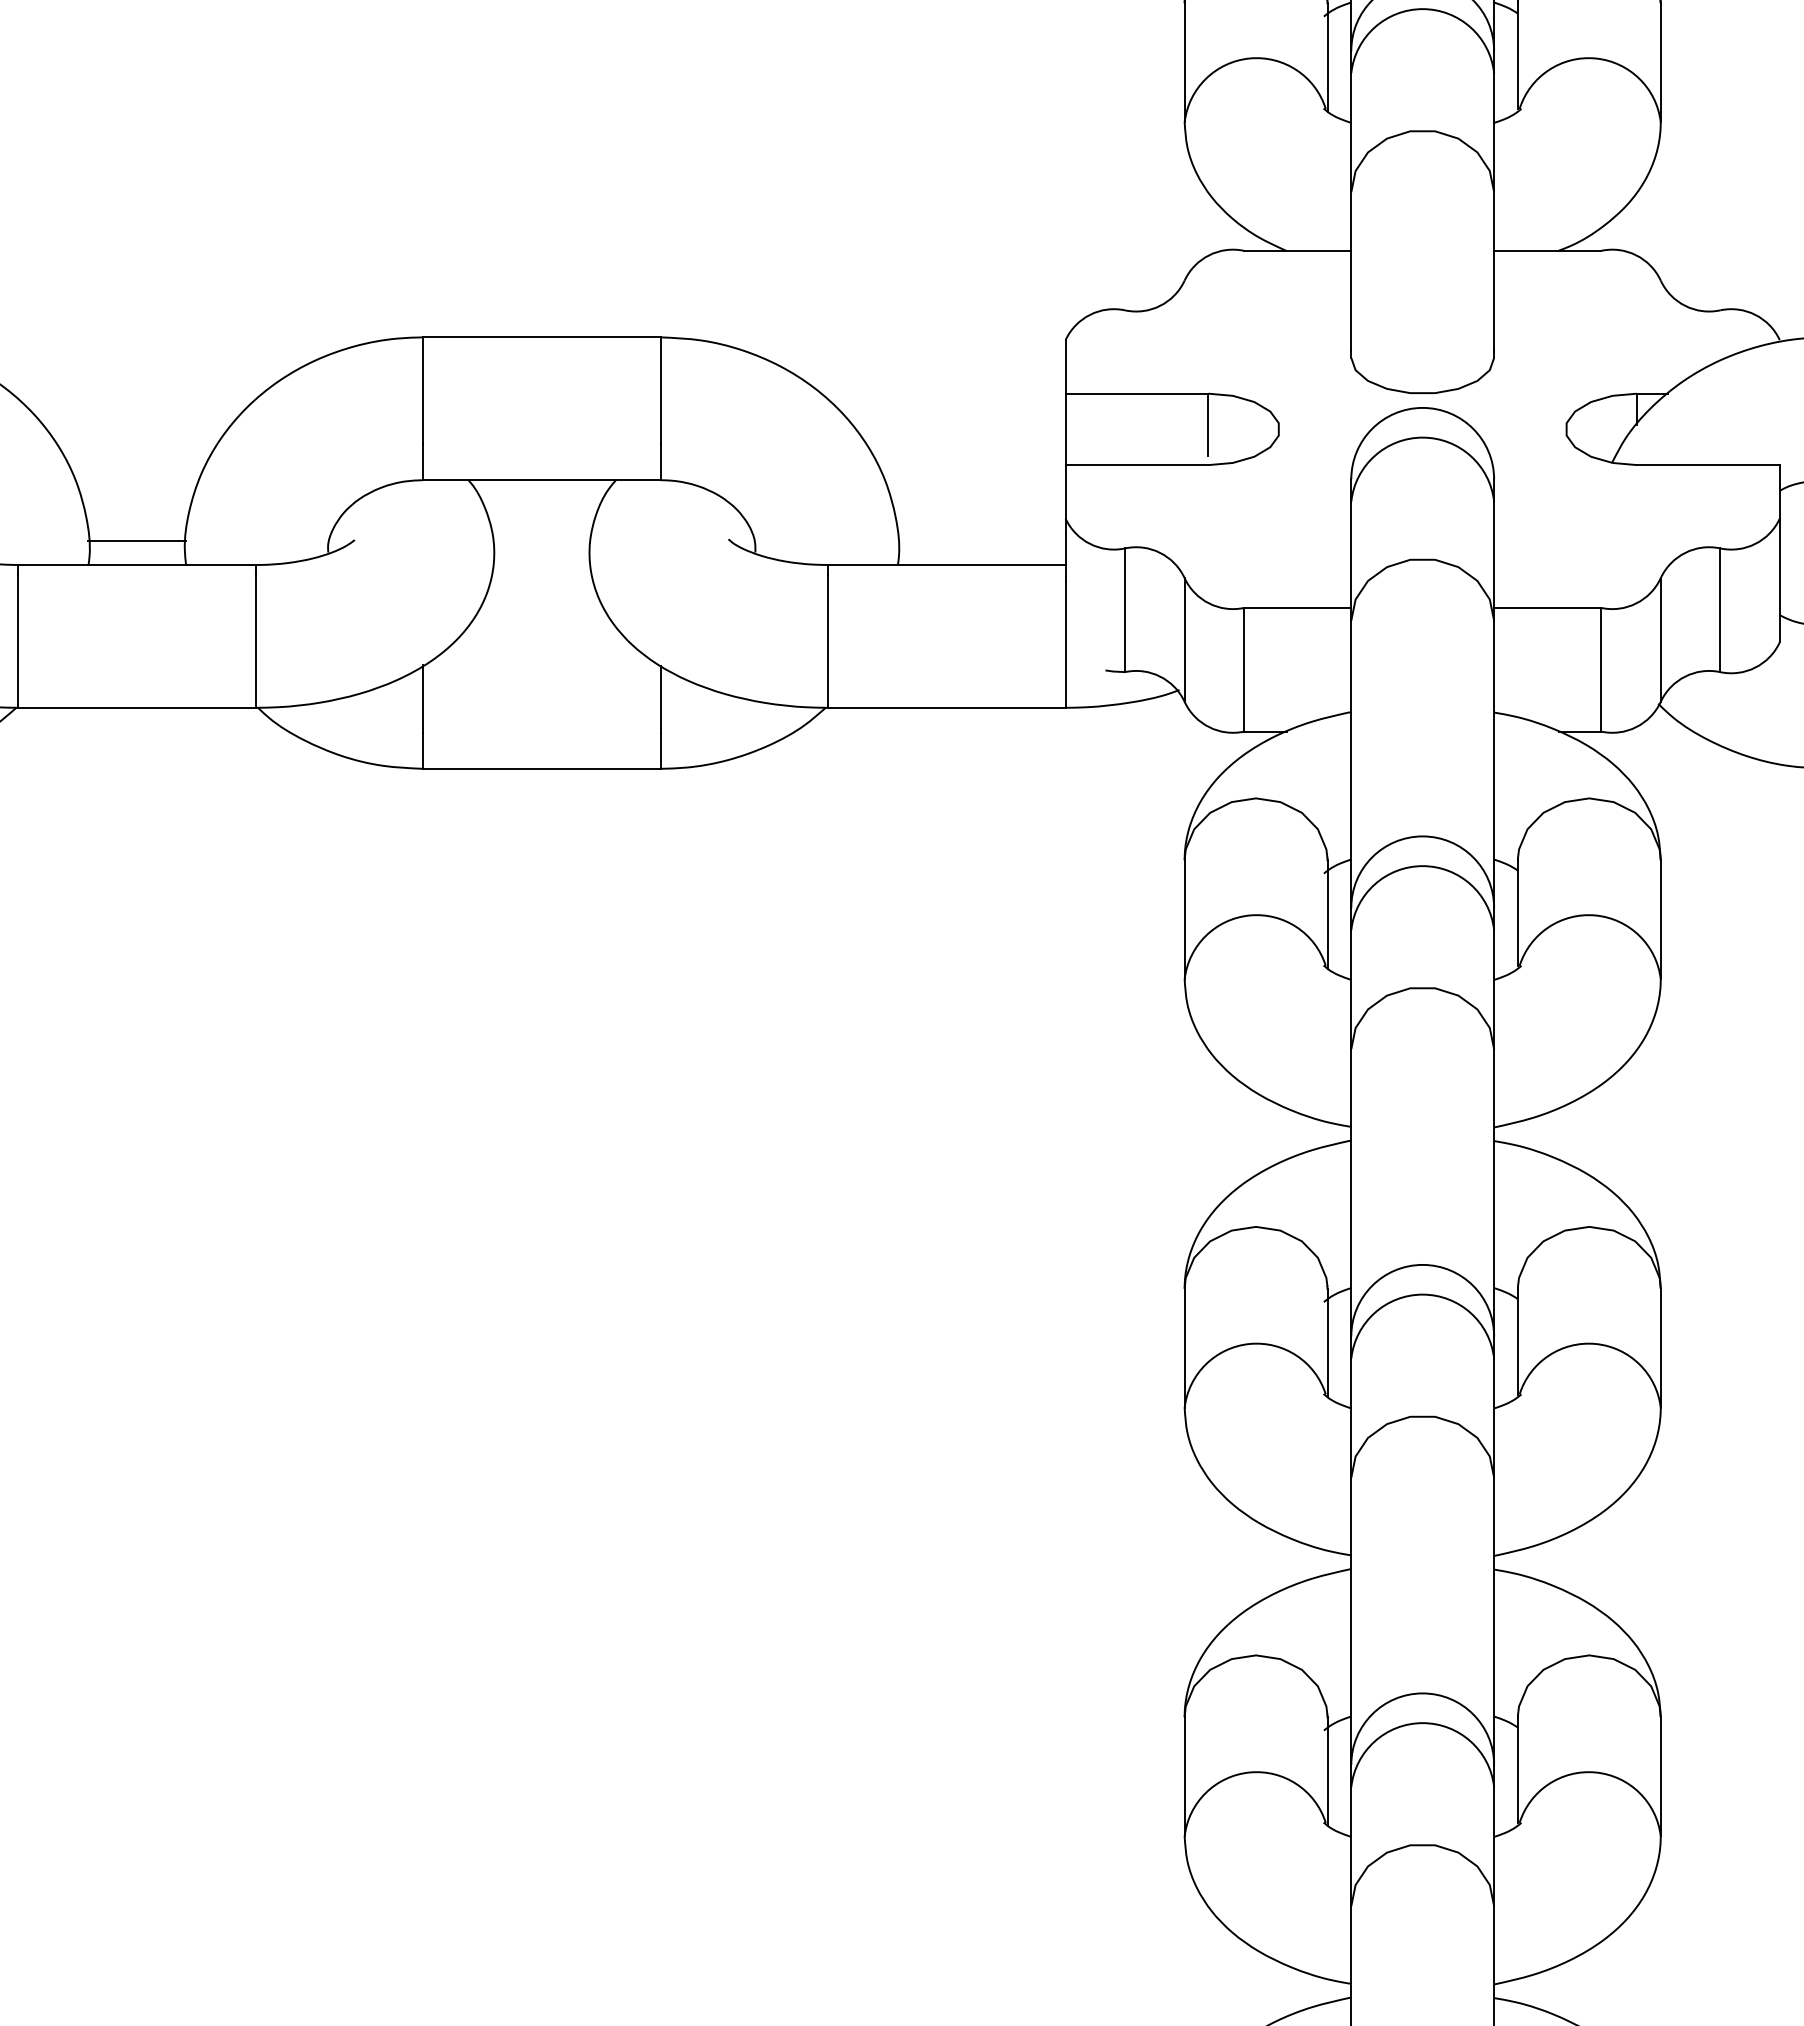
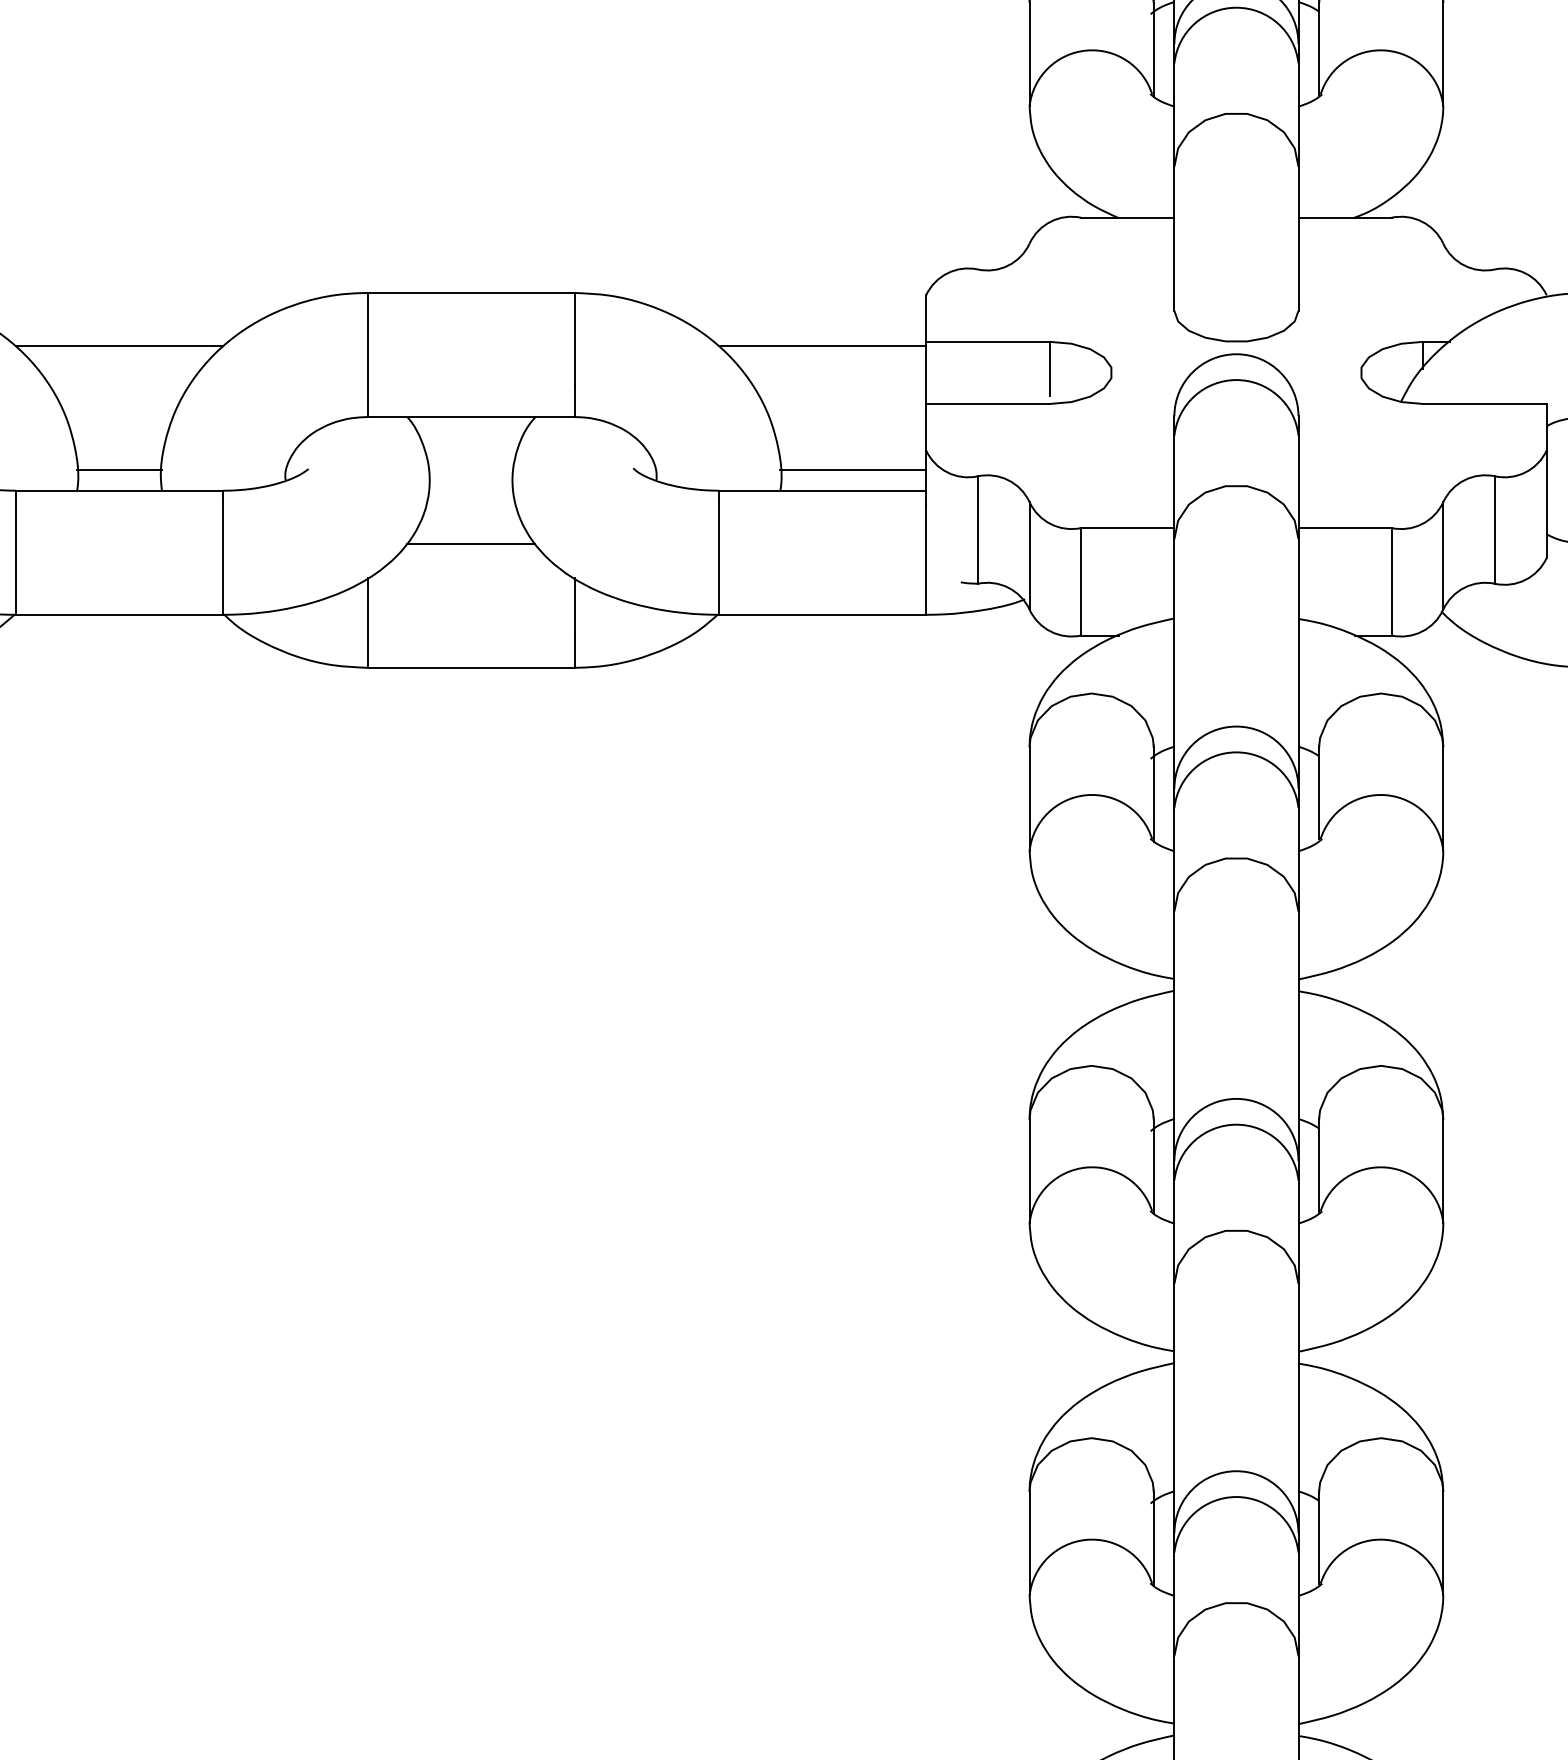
line: (137, 398) -> (119, 346), added
line: (946, 398) -> (822, 346), added
line: (981, 541) -> (853, 470), added
line: (541, 625) -> (470, 543), added

